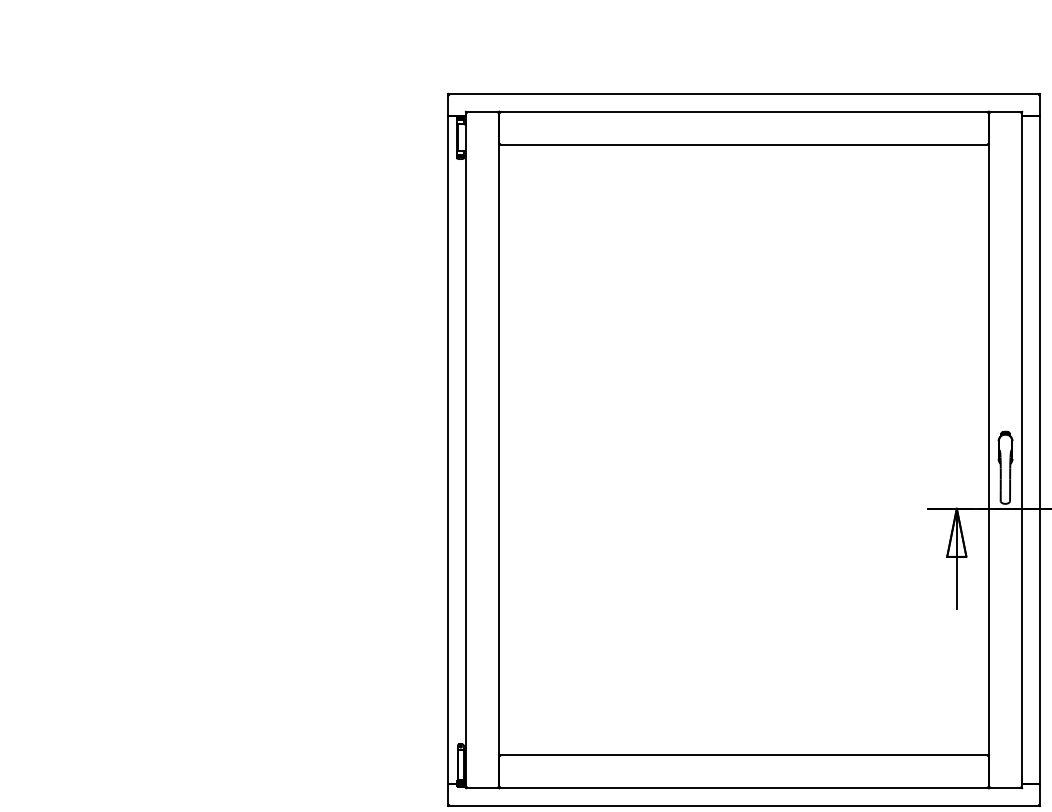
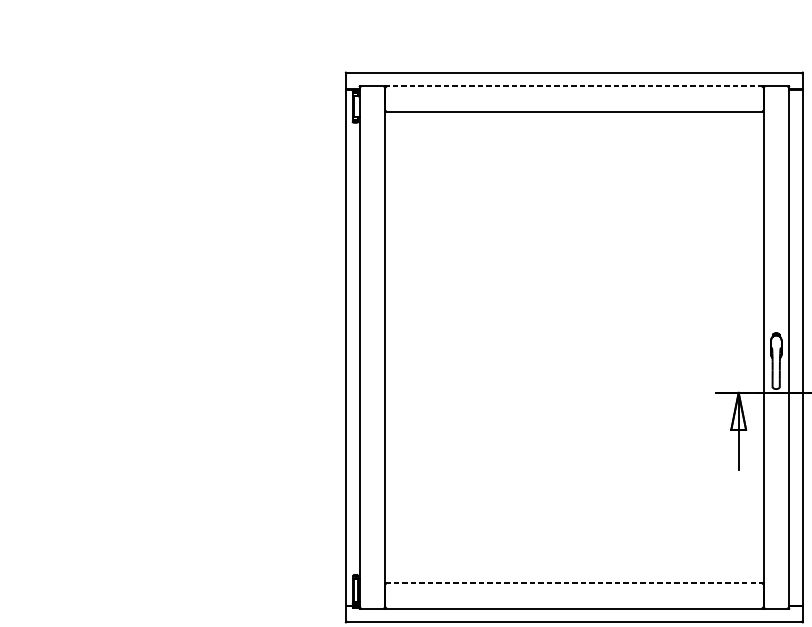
line: (744, 111) -> (574, 86), solid -> dashed
line: (744, 755) -> (574, 583), solid -> dashed

